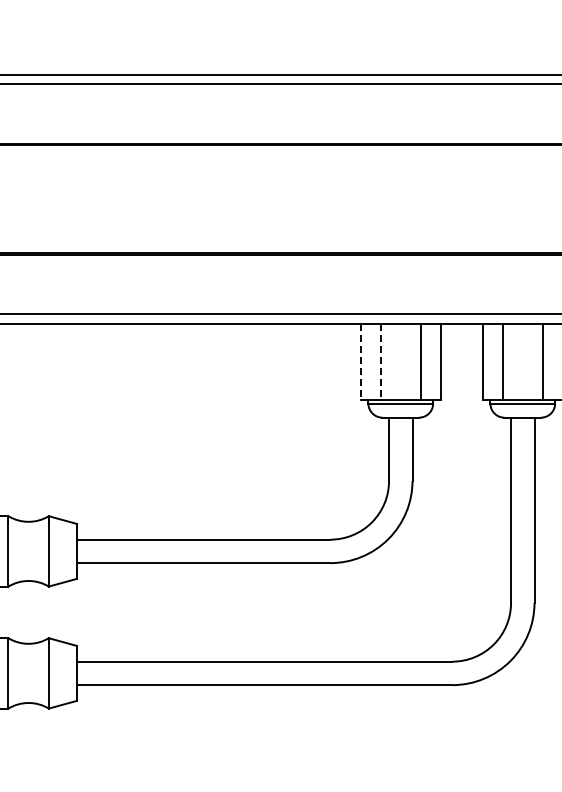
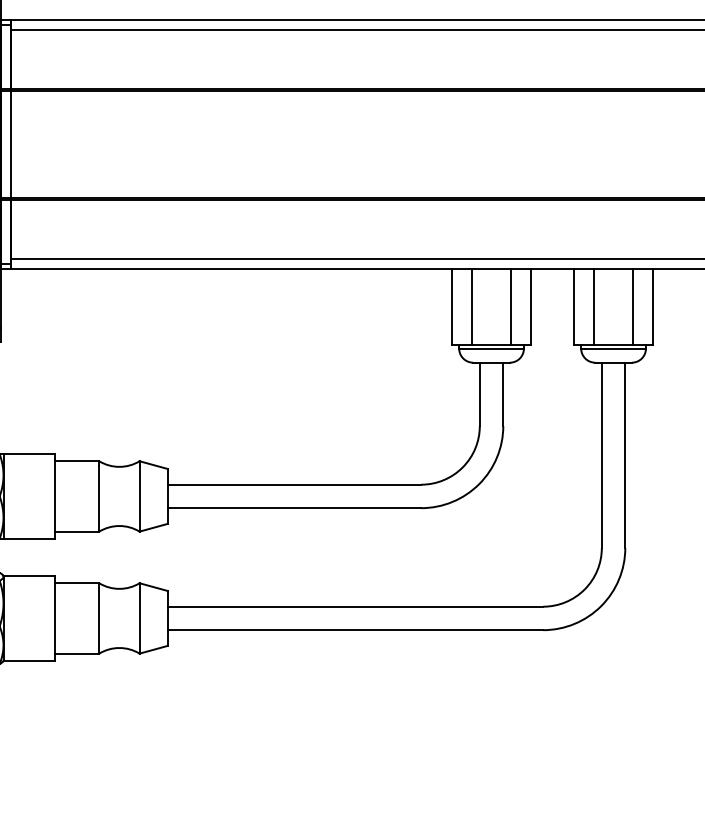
line: (360, 362) -> (451, 307), dashed -> solid
line: (380, 362) -> (471, 307), dashed -> solid

